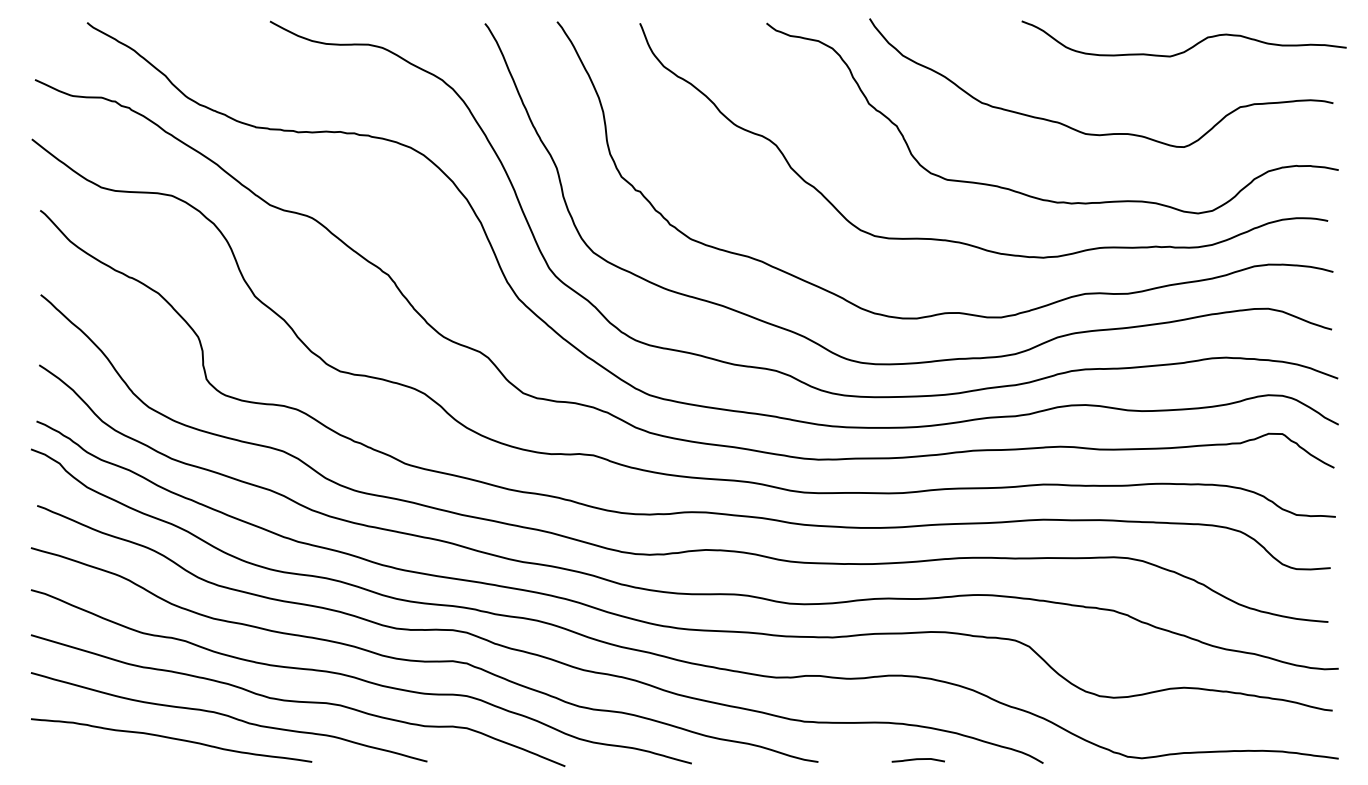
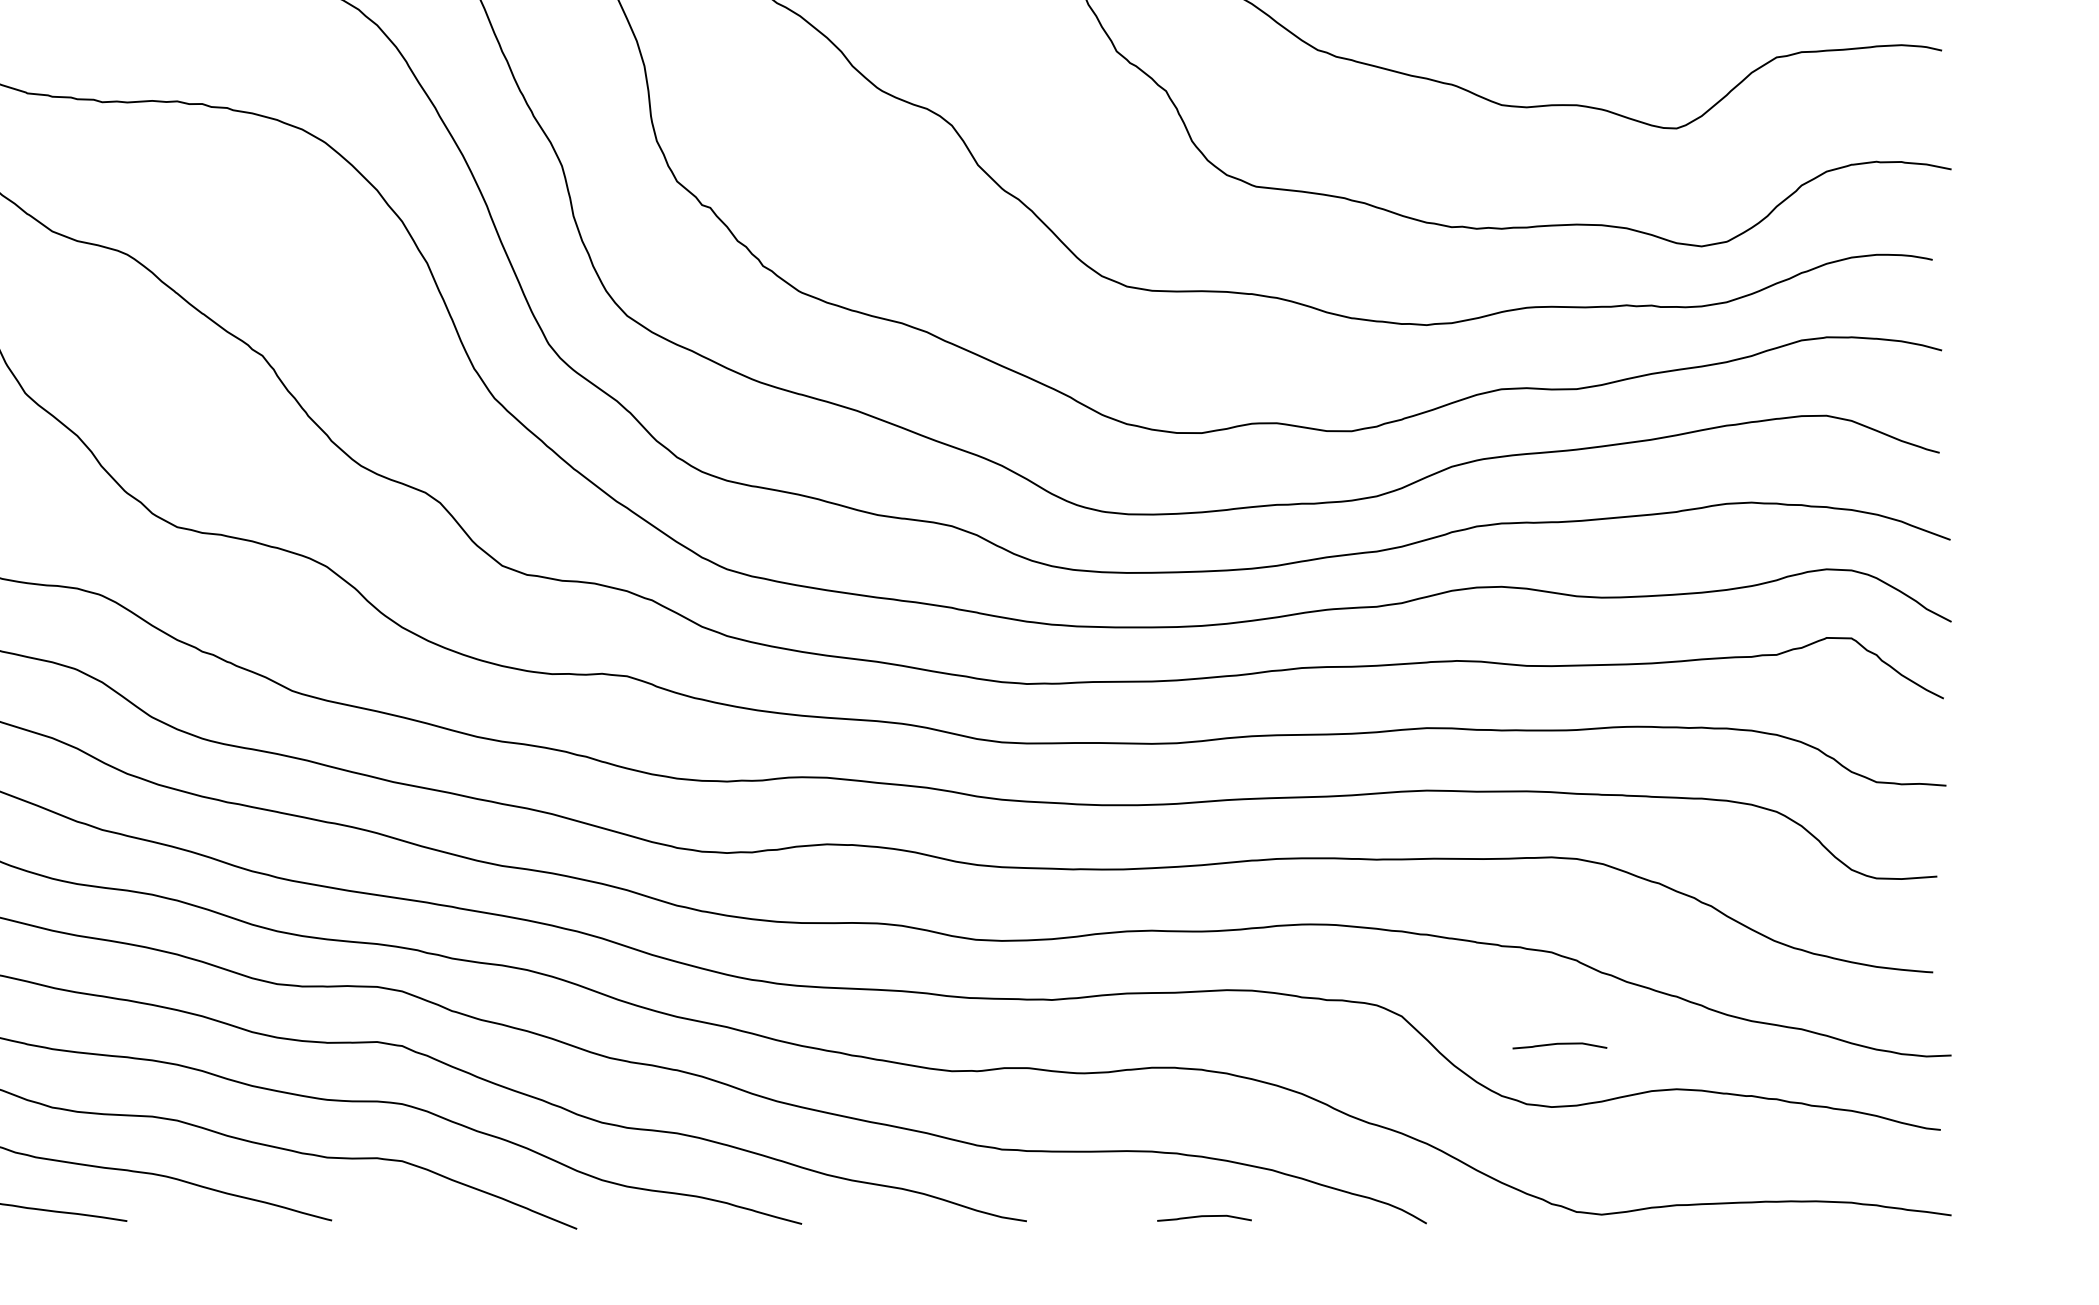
curve: (1117, 663) -> (1558, 1046), added

